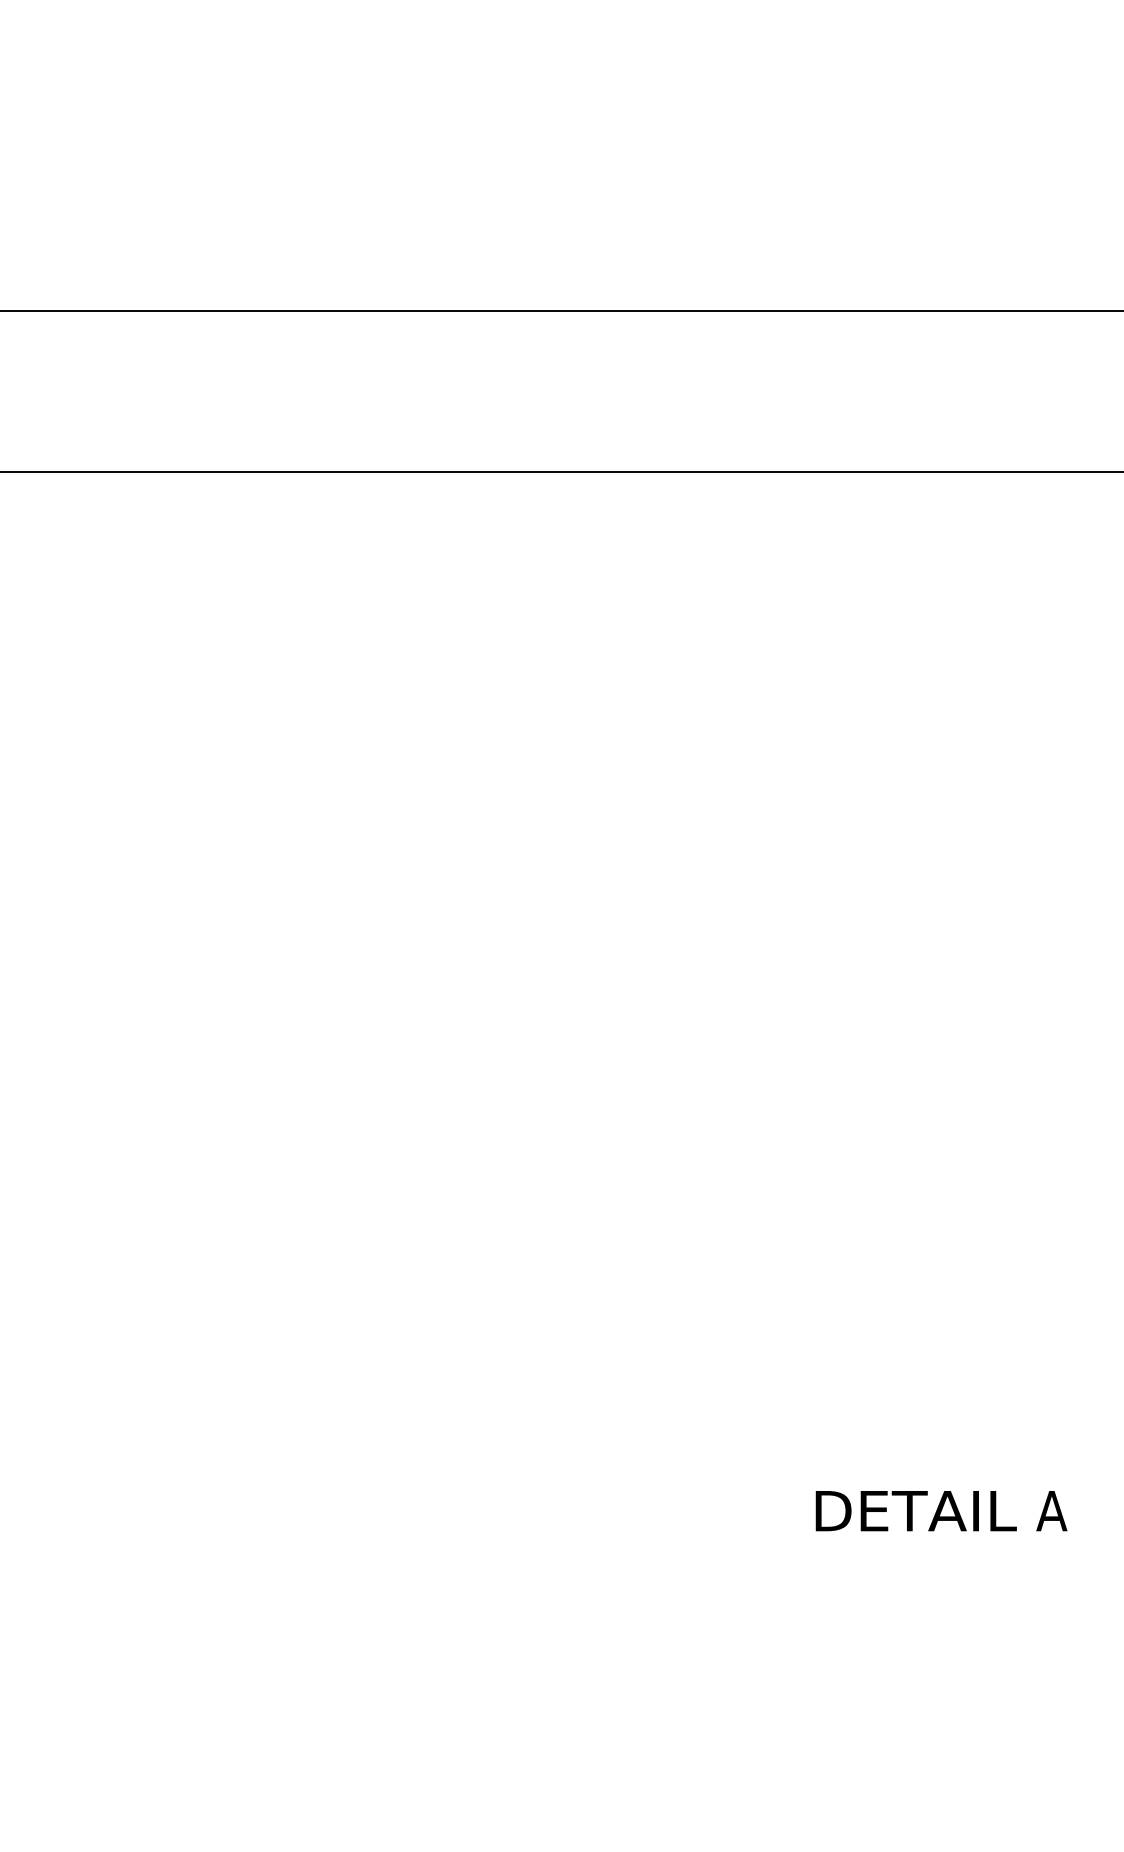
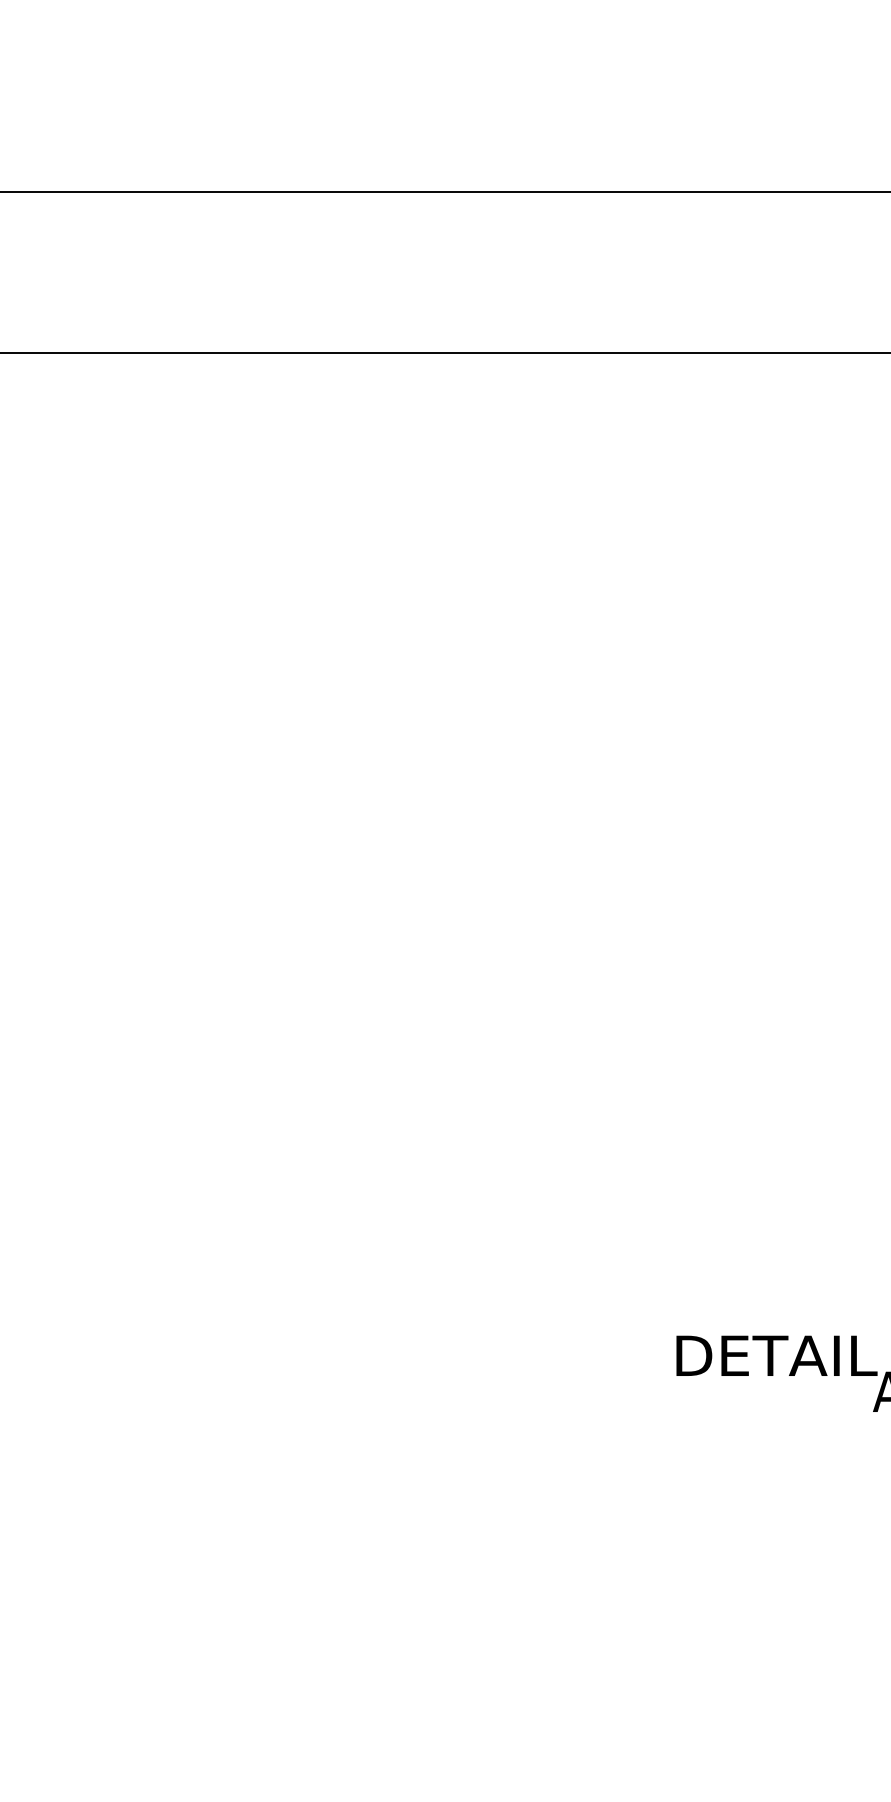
text: (915, 1511) -> (776, 1356), moved

